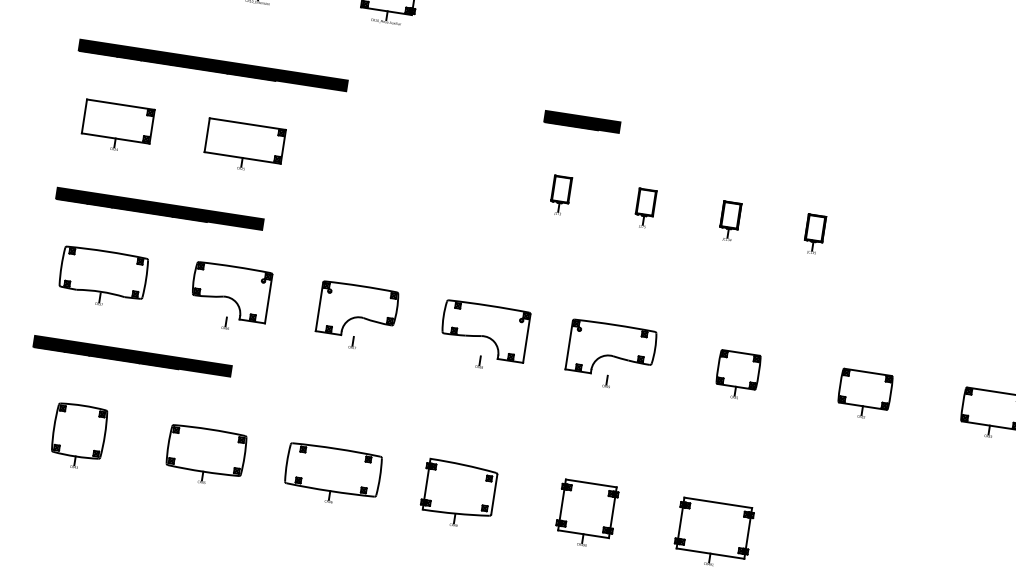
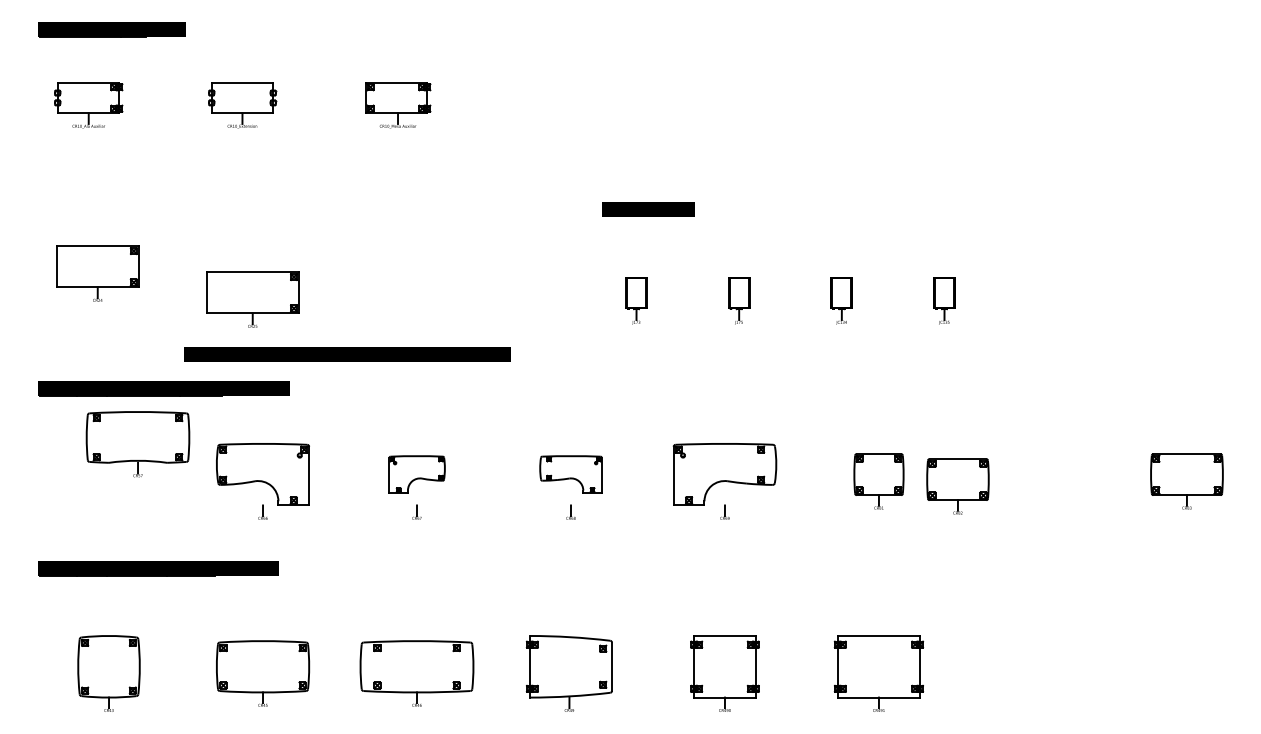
part: (213, 65) -> (347, 354), moved
part: (117, 127) -> (97, 273), moved
part: (102, 278) -> (137, 444), moved
part: (358, 311) -> (417, 474), size x0.6
part: (484, 330) -> (570, 474), size x0.6
part: (864, 394) -> (957, 486), moved

